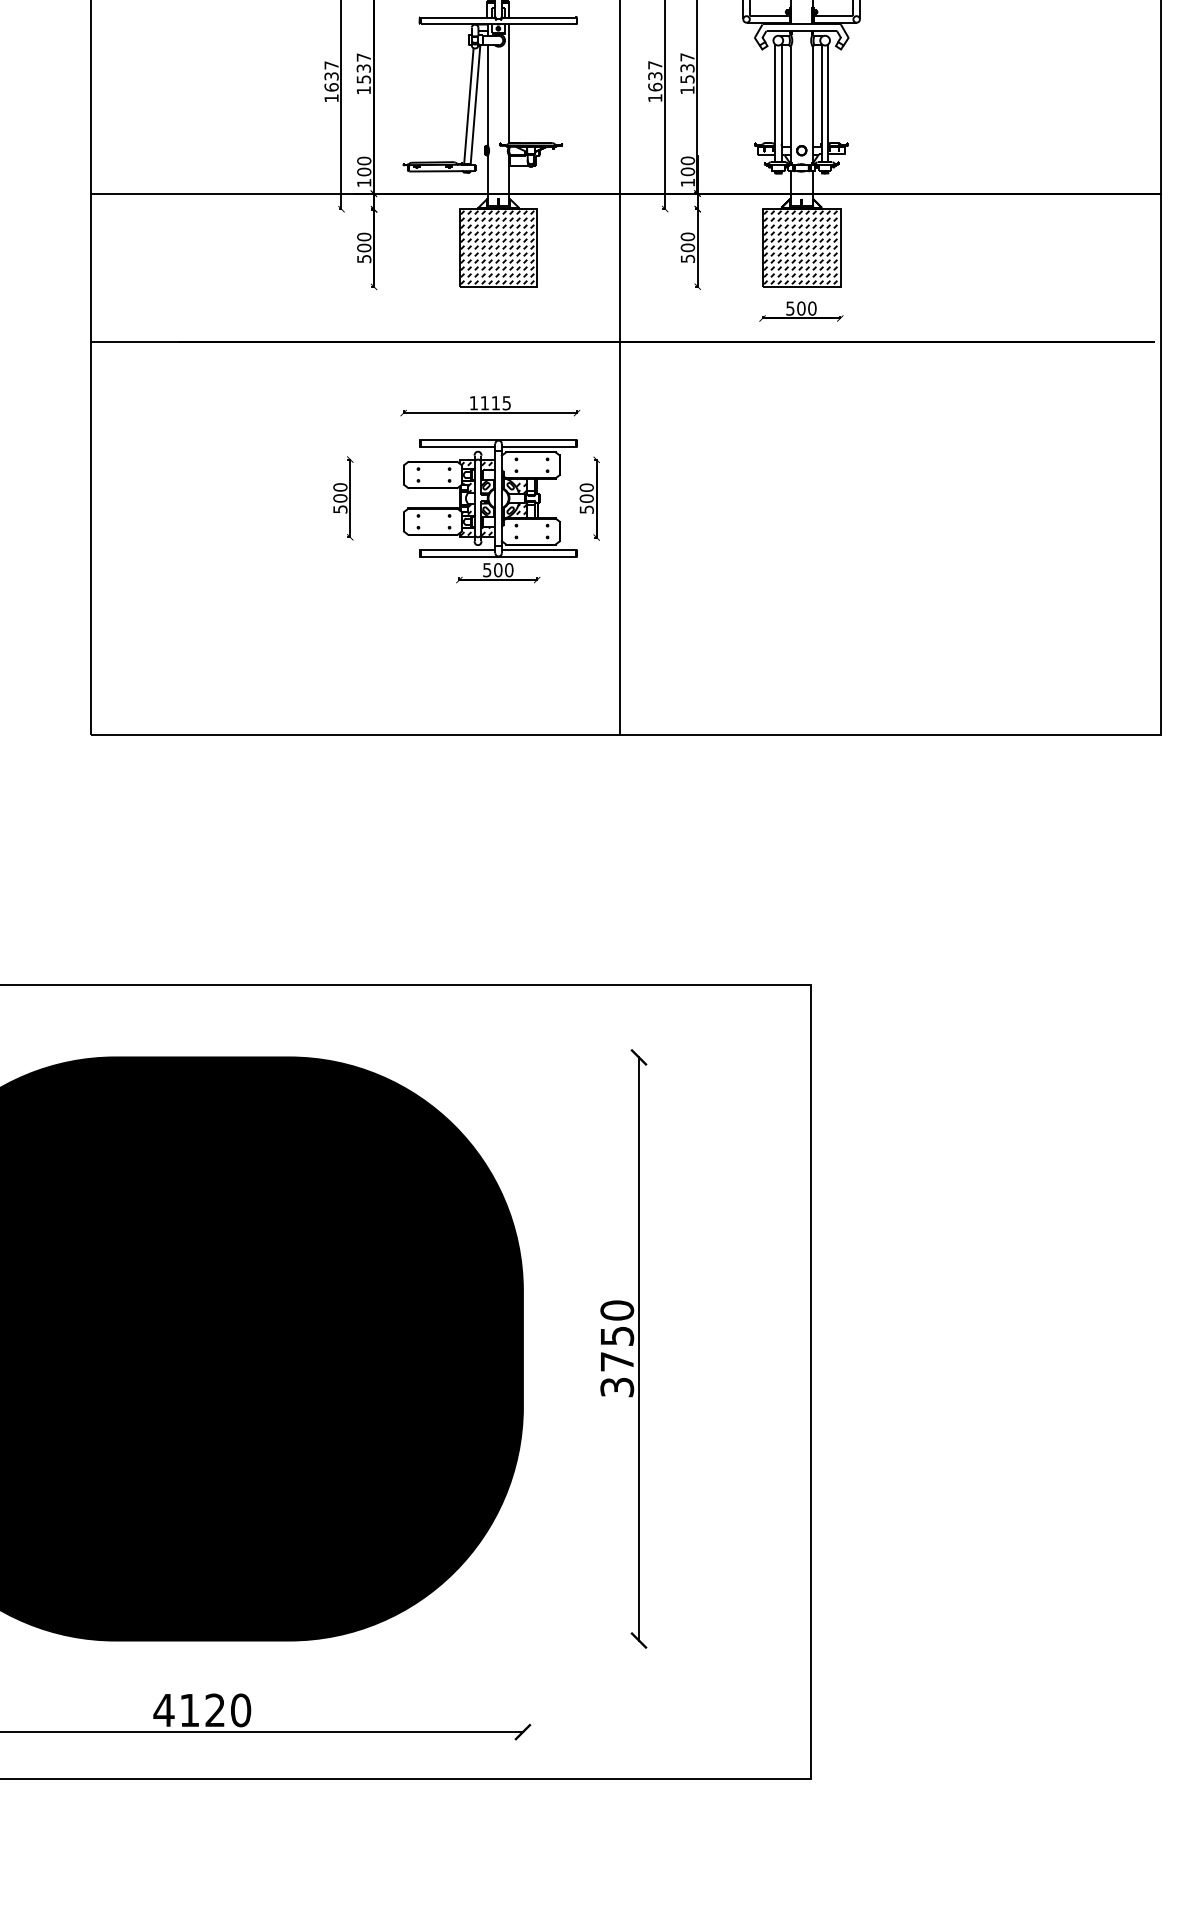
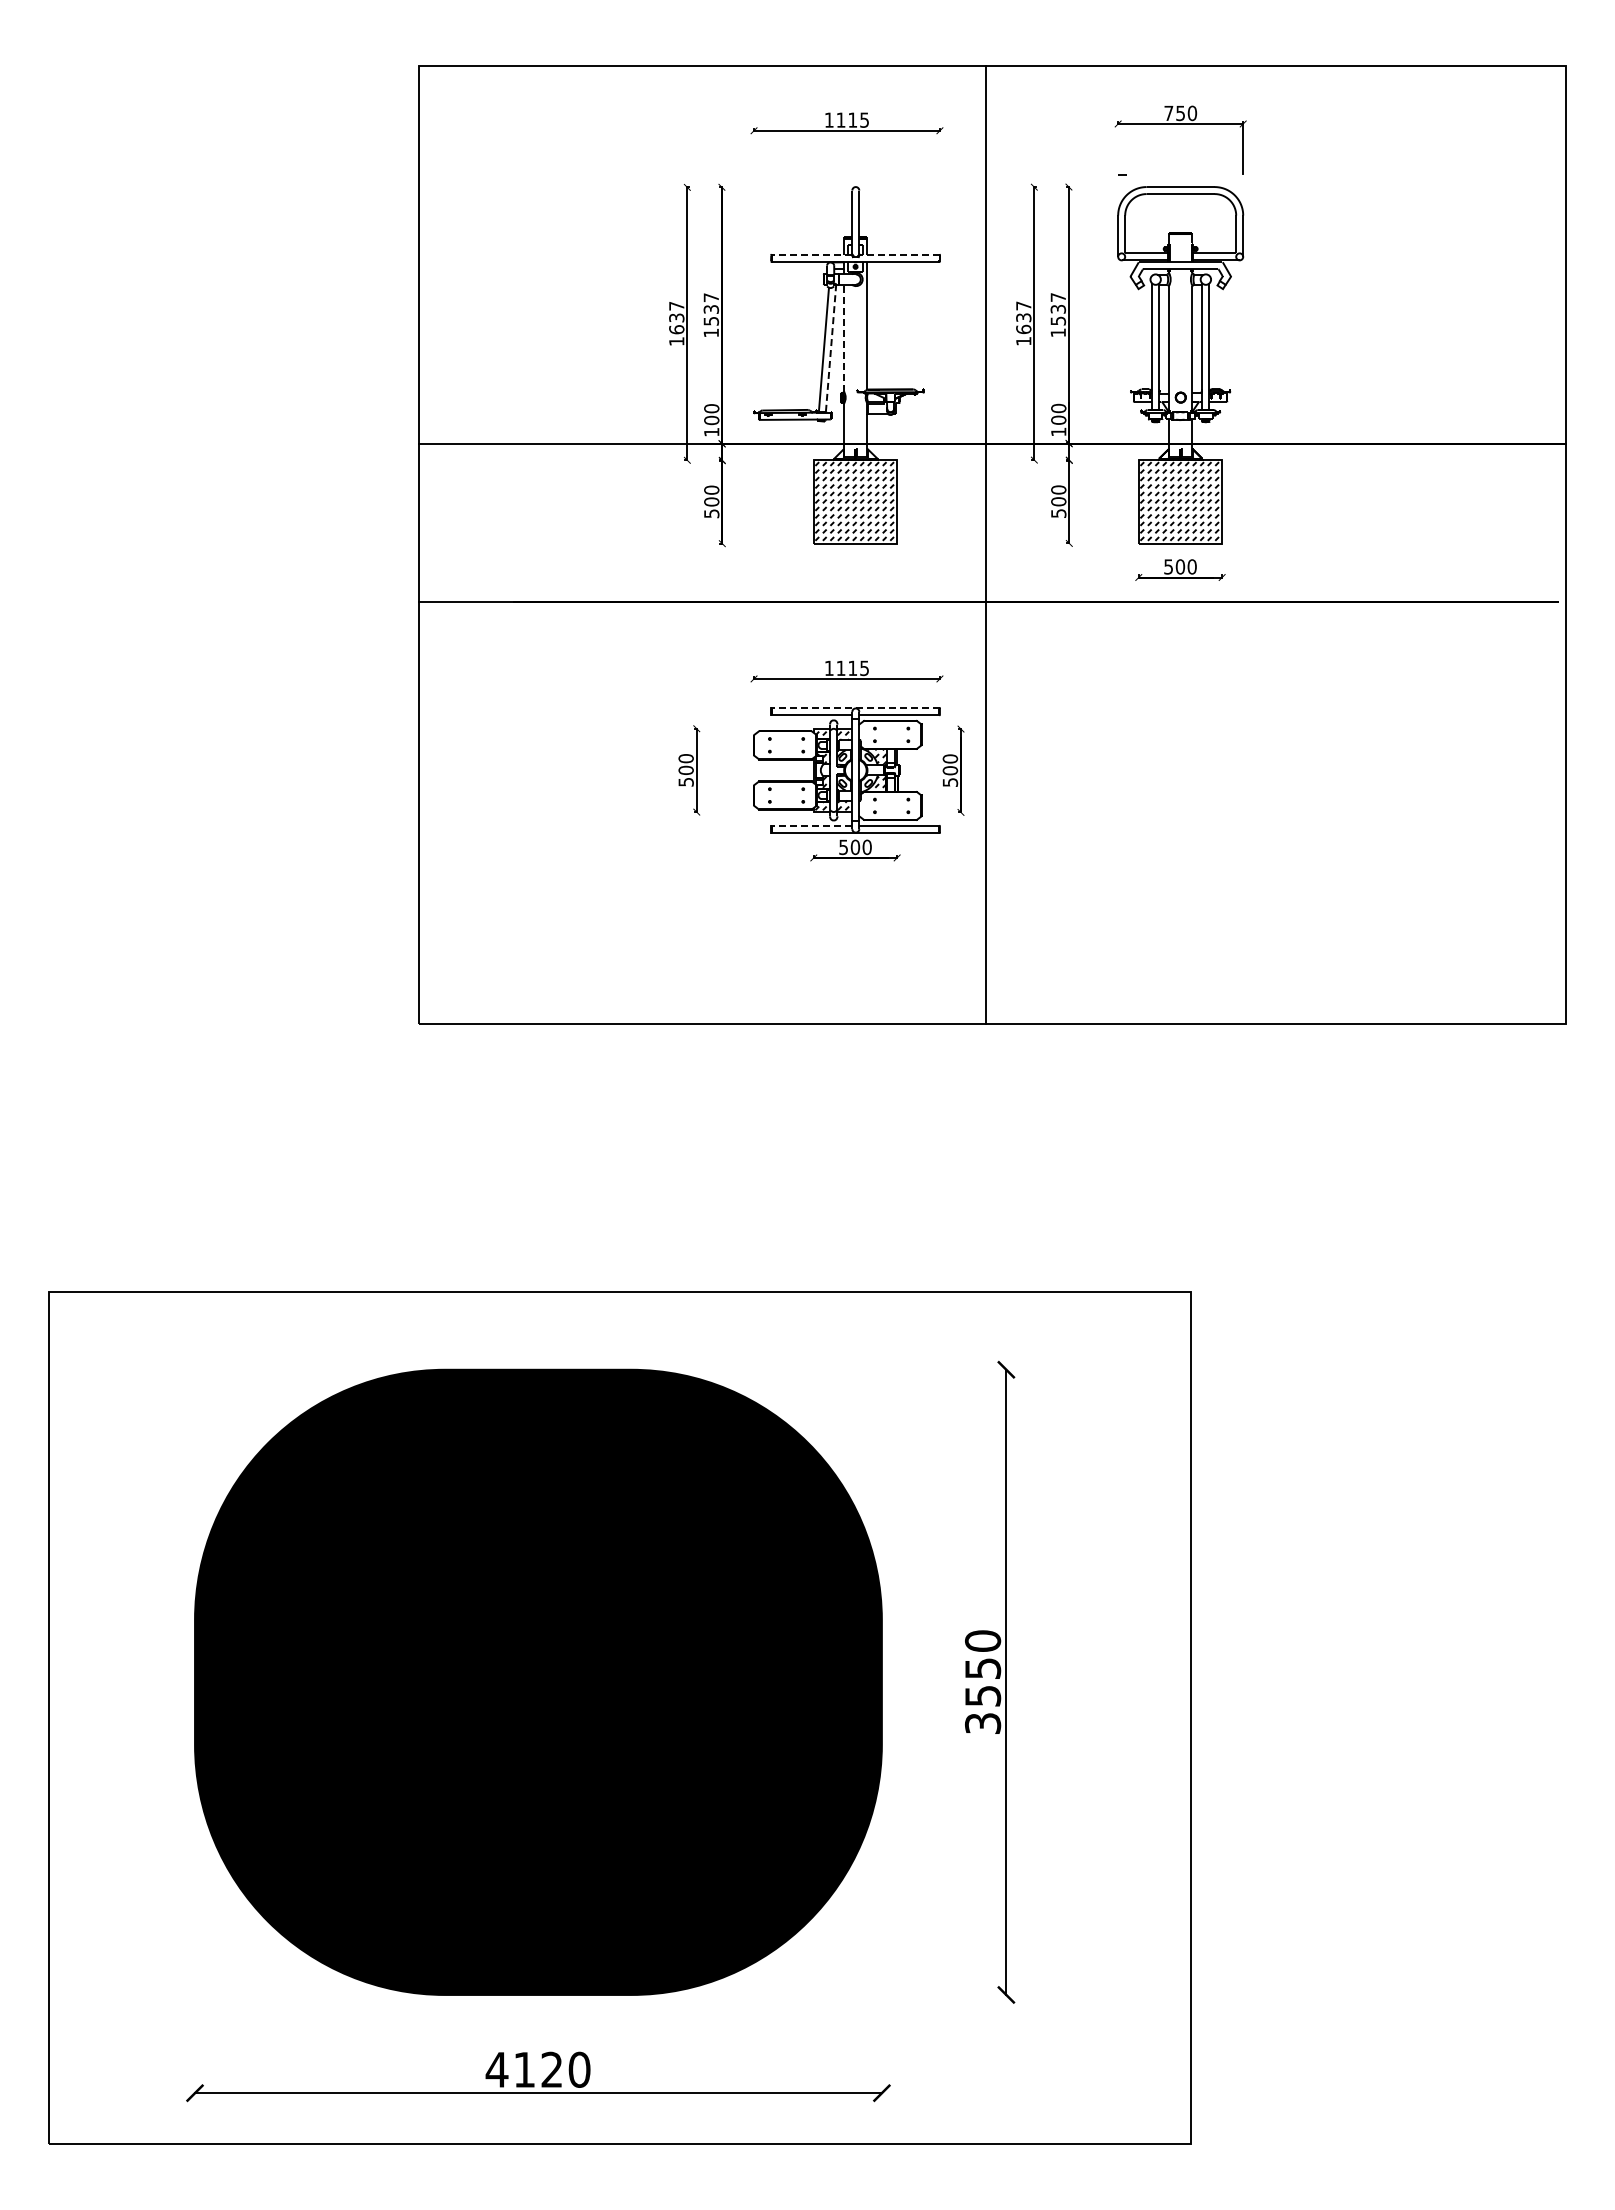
line: (457, 17) -> (811, 254), solid -> dashed
line: (539, 17) -> (899, 254), solid -> dashed
line: (488, 95) -> (844, 338), solid -> dashed
line: (475, 104) -> (831, 348), solid -> dashed
line: (498, 440) -> (855, 708), solid -> dashed
line: (457, 549) -> (811, 825), solid -> dashed
text: (617, 1362) -> (983, 1696), 3750 -> 3550

